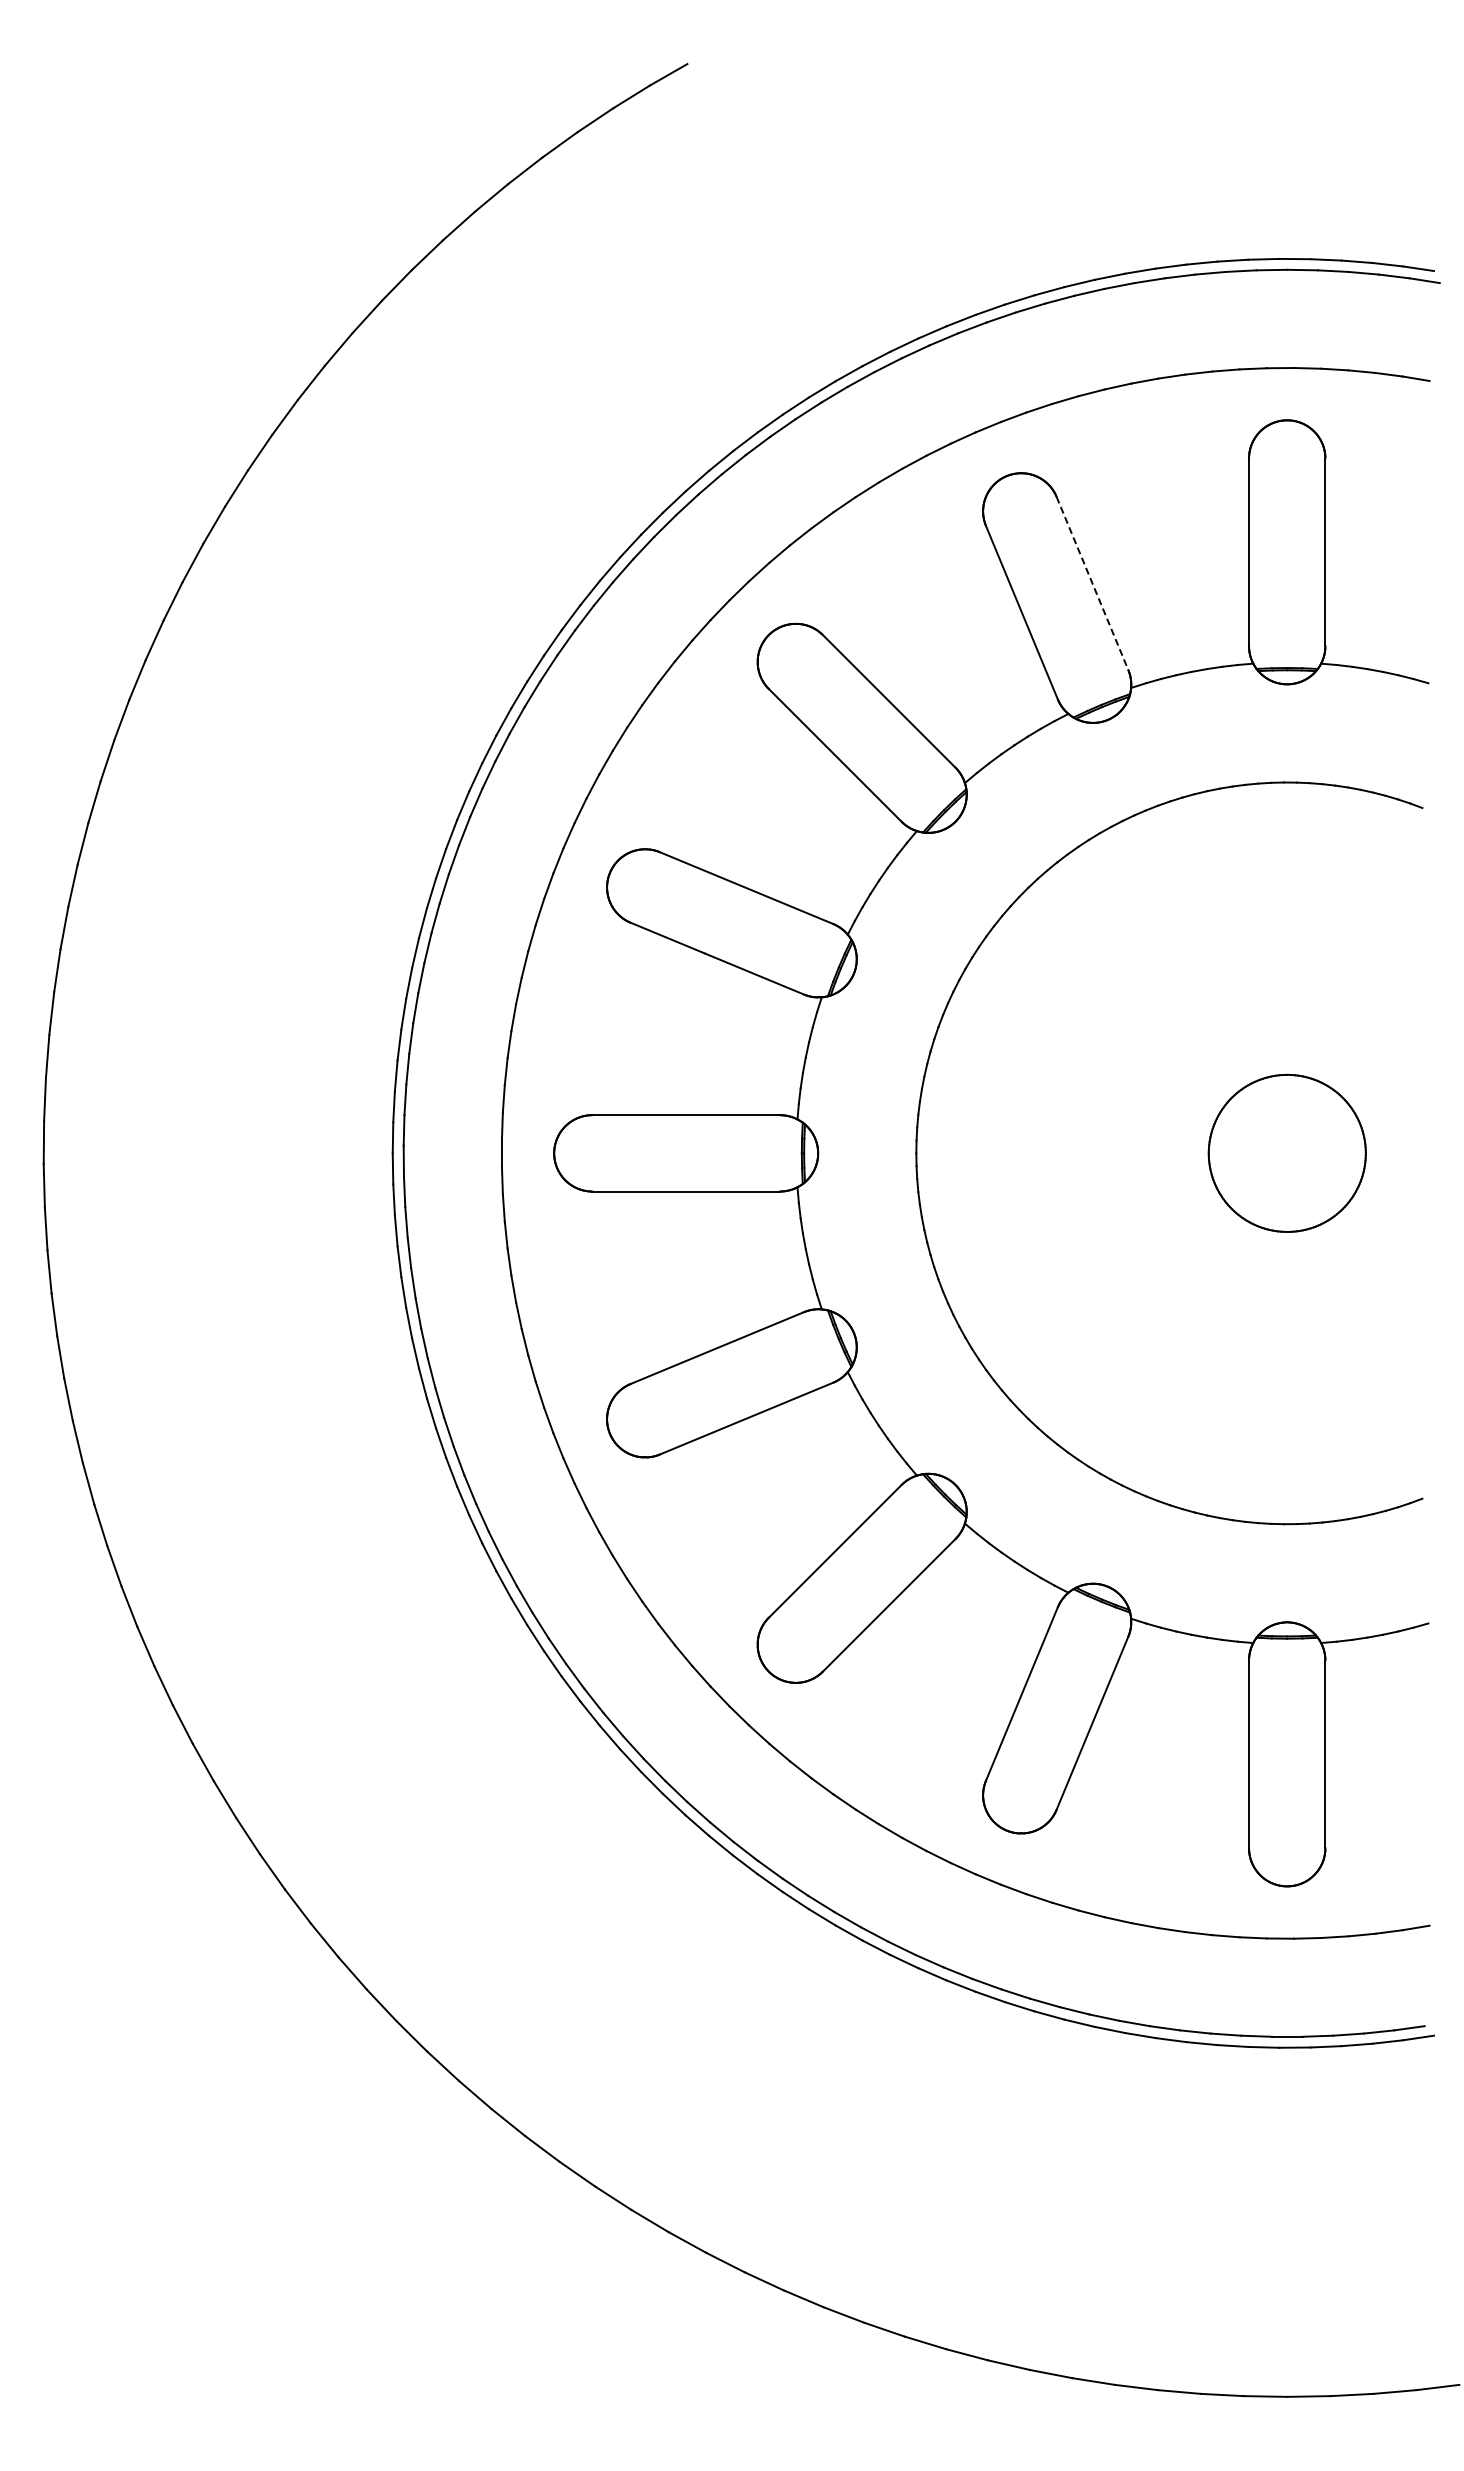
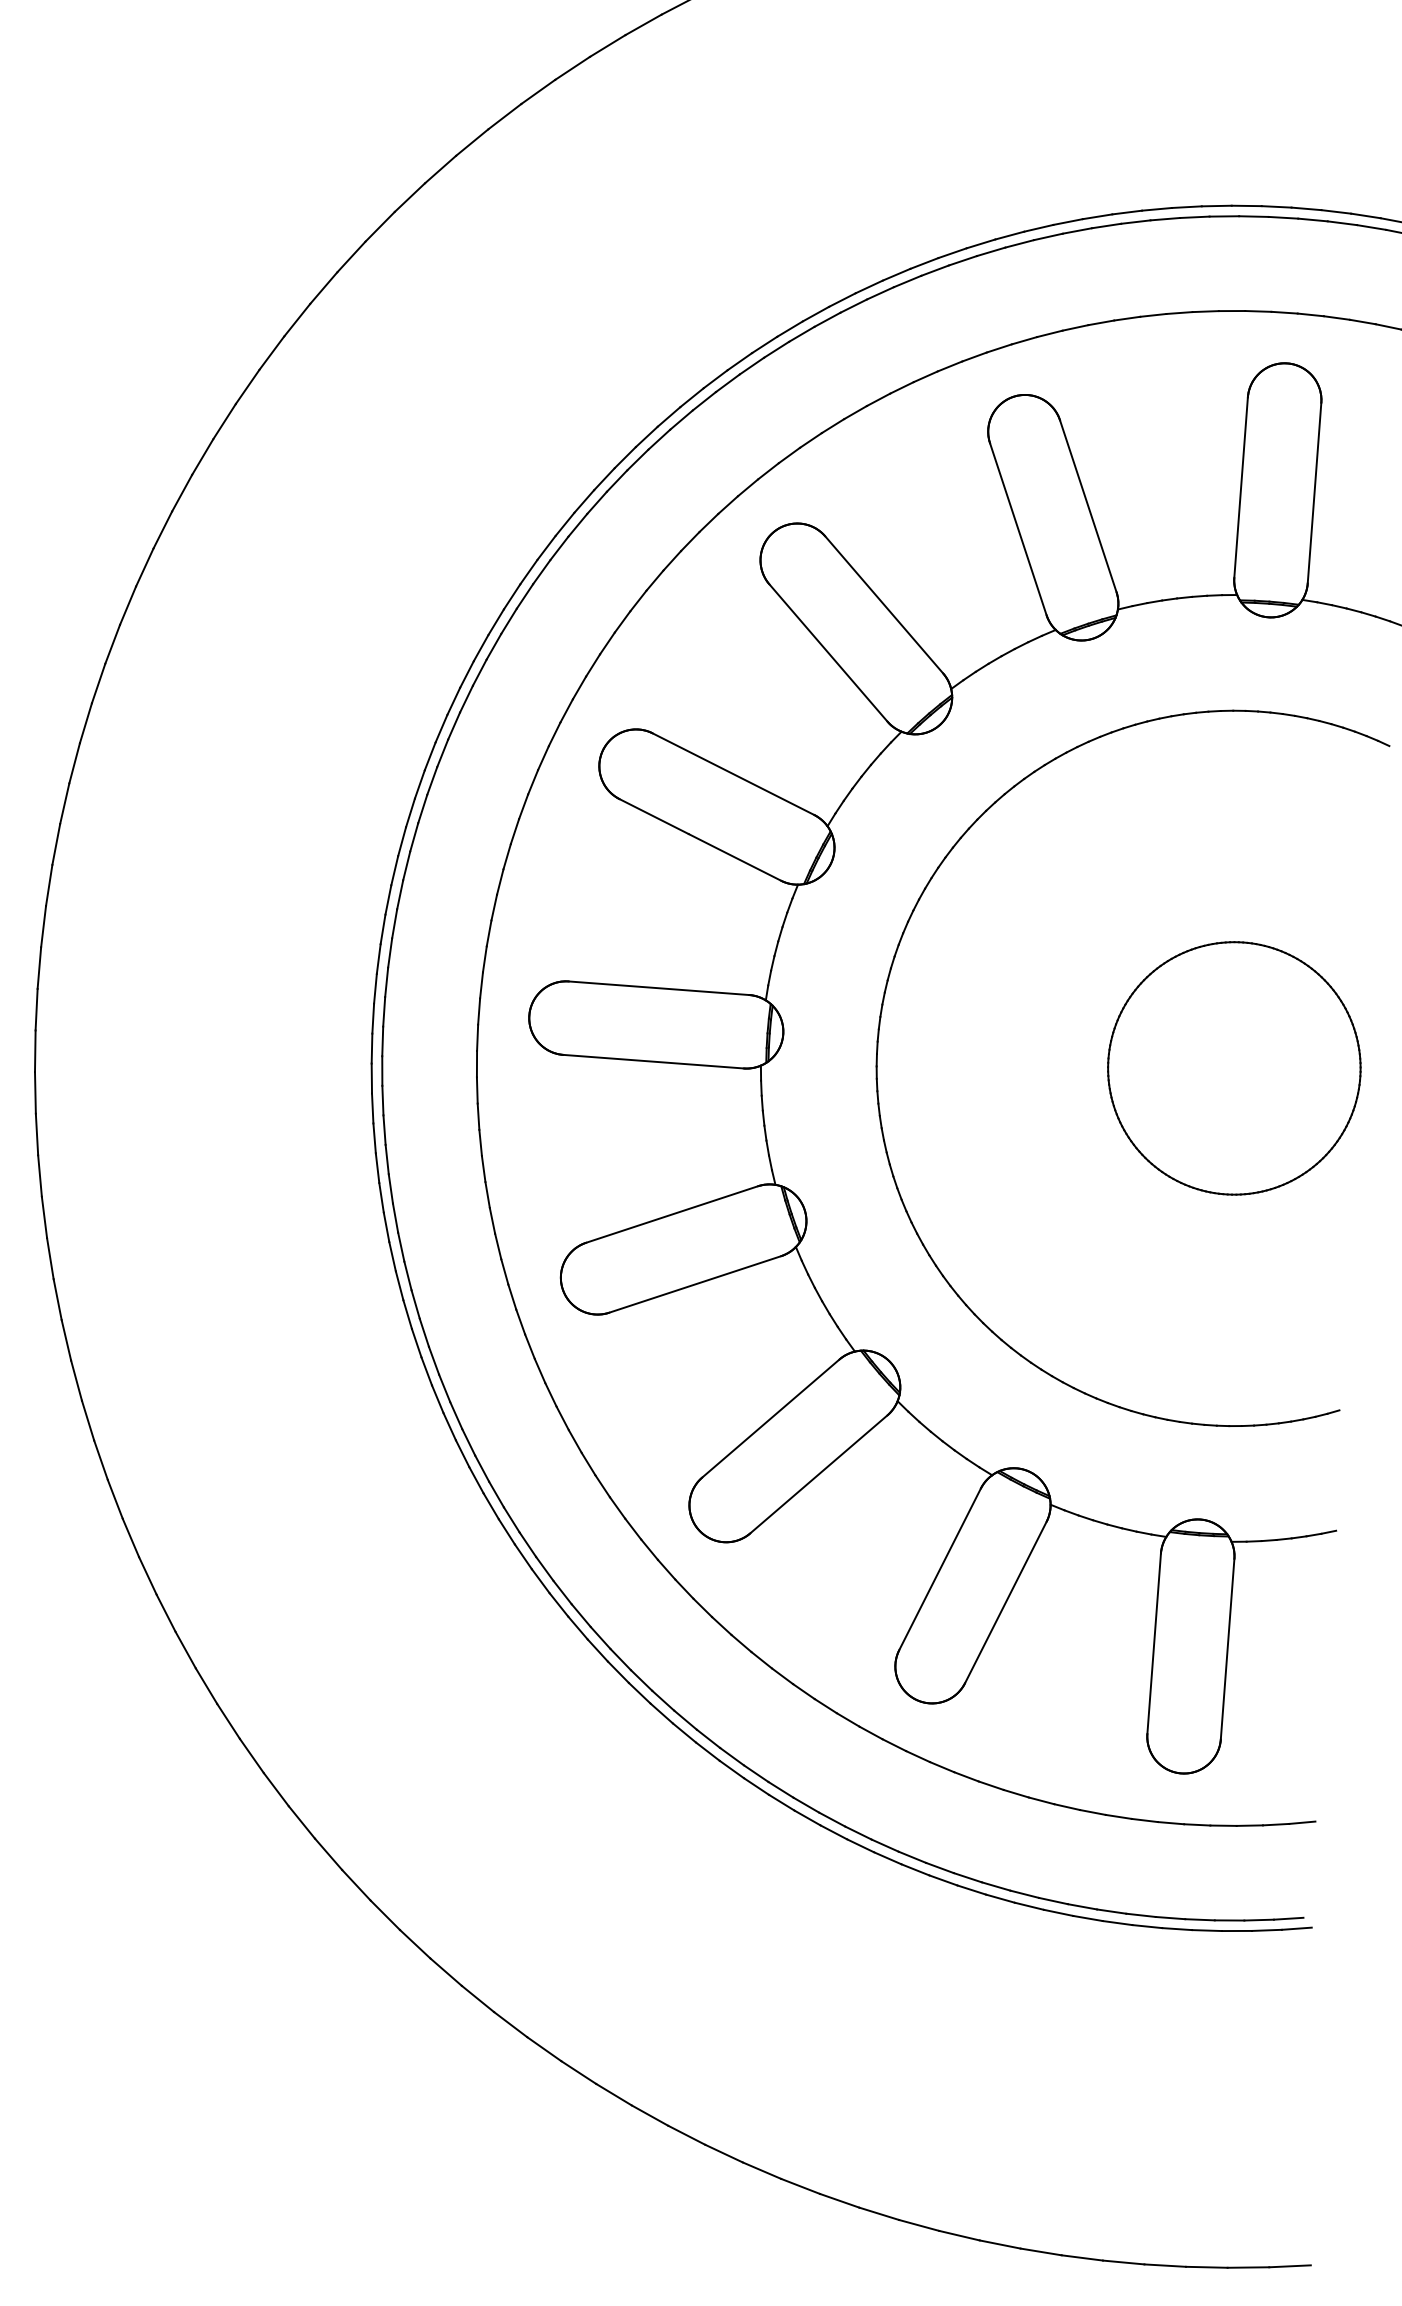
line: (1092, 583) -> (1088, 506), dashed -> solid
part: (1287, 1153) -> (1234, 1068), size x1.67

